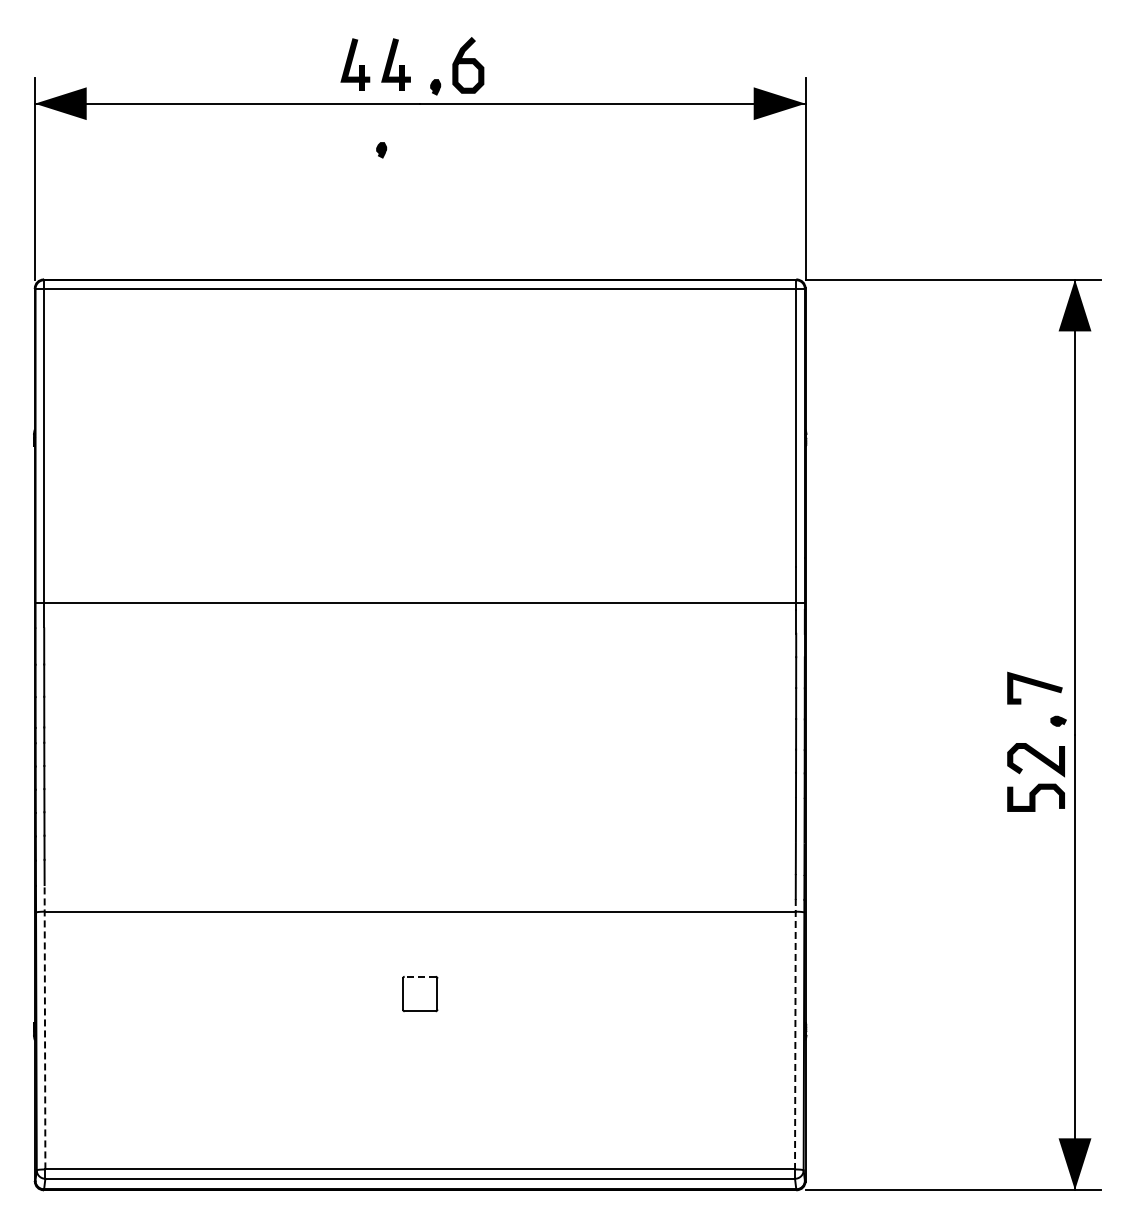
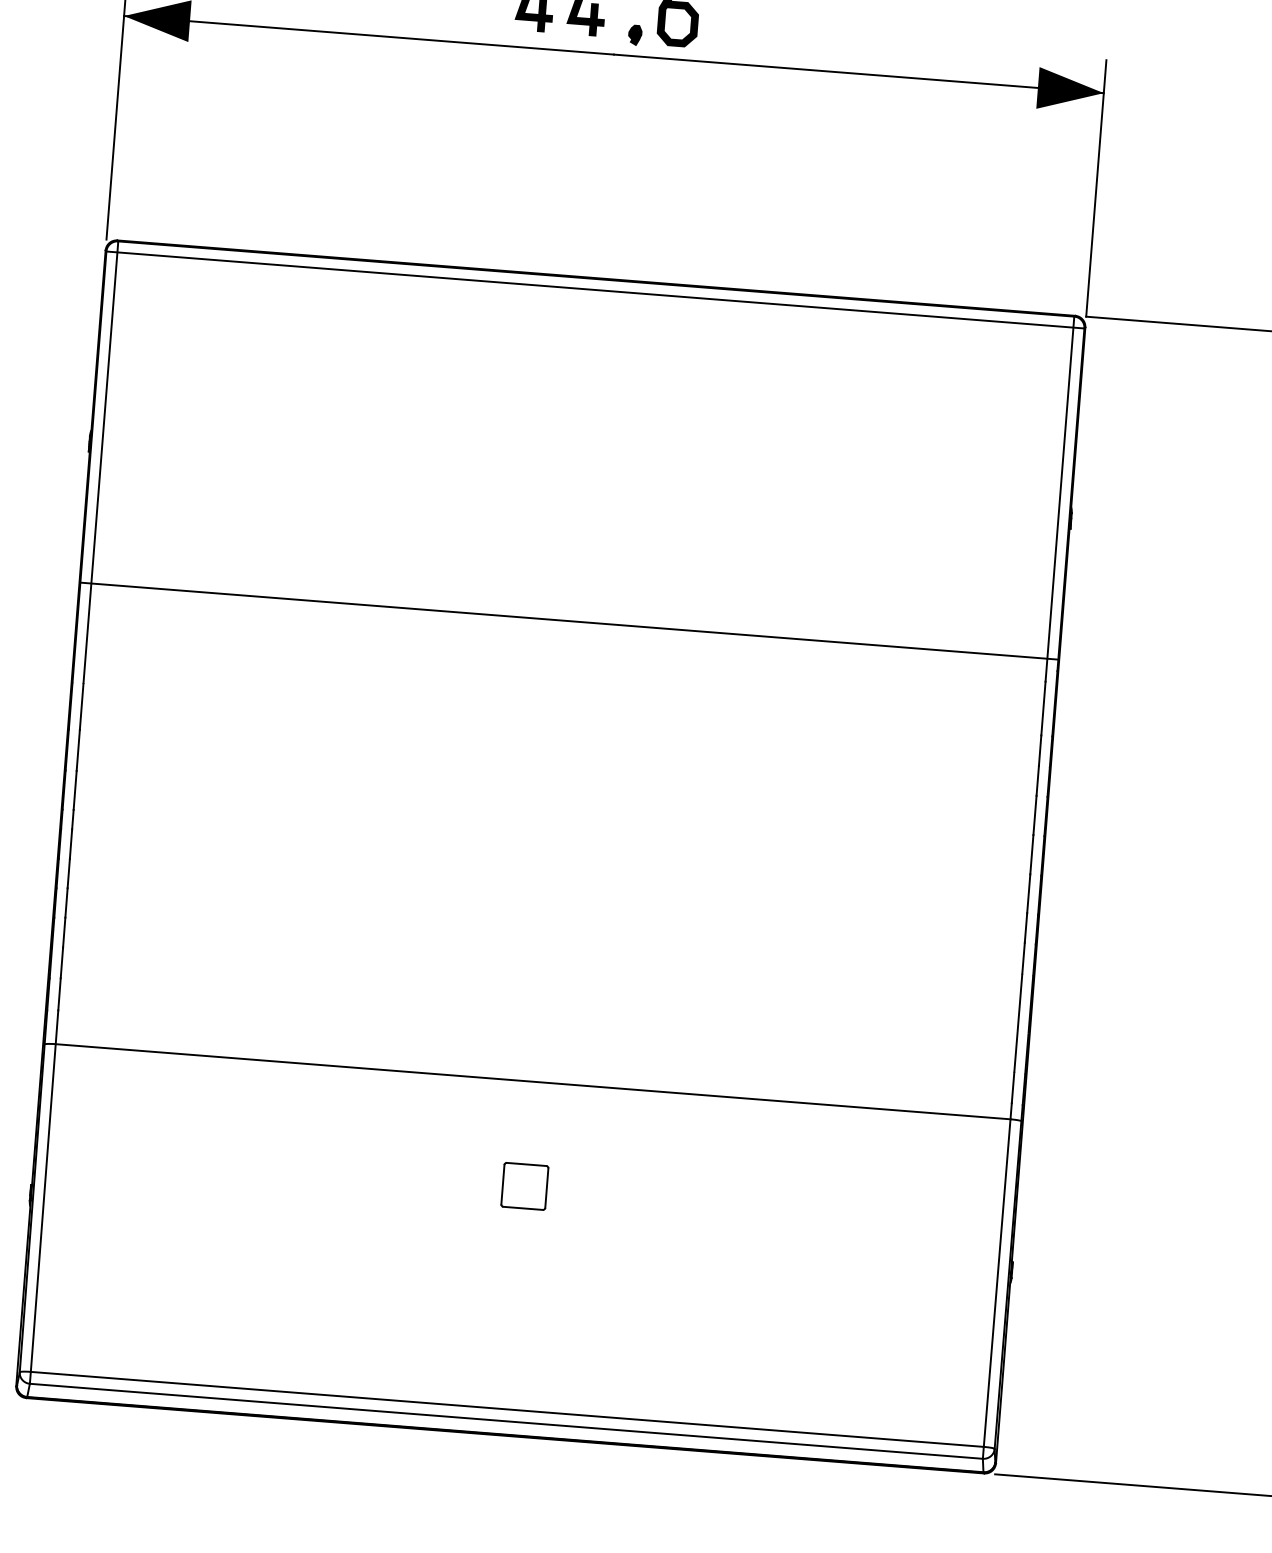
part: (381, 150) -> (560, 110), removed
line: (419, 603) -> (568, 621), moved
line: (420, 976) -> (527, 1164), dashed -> solid
line: (45, 1026) -> (45, 1190), dashed -> solid
line: (795, 1034) -> (997, 1275), dashed -> solid

